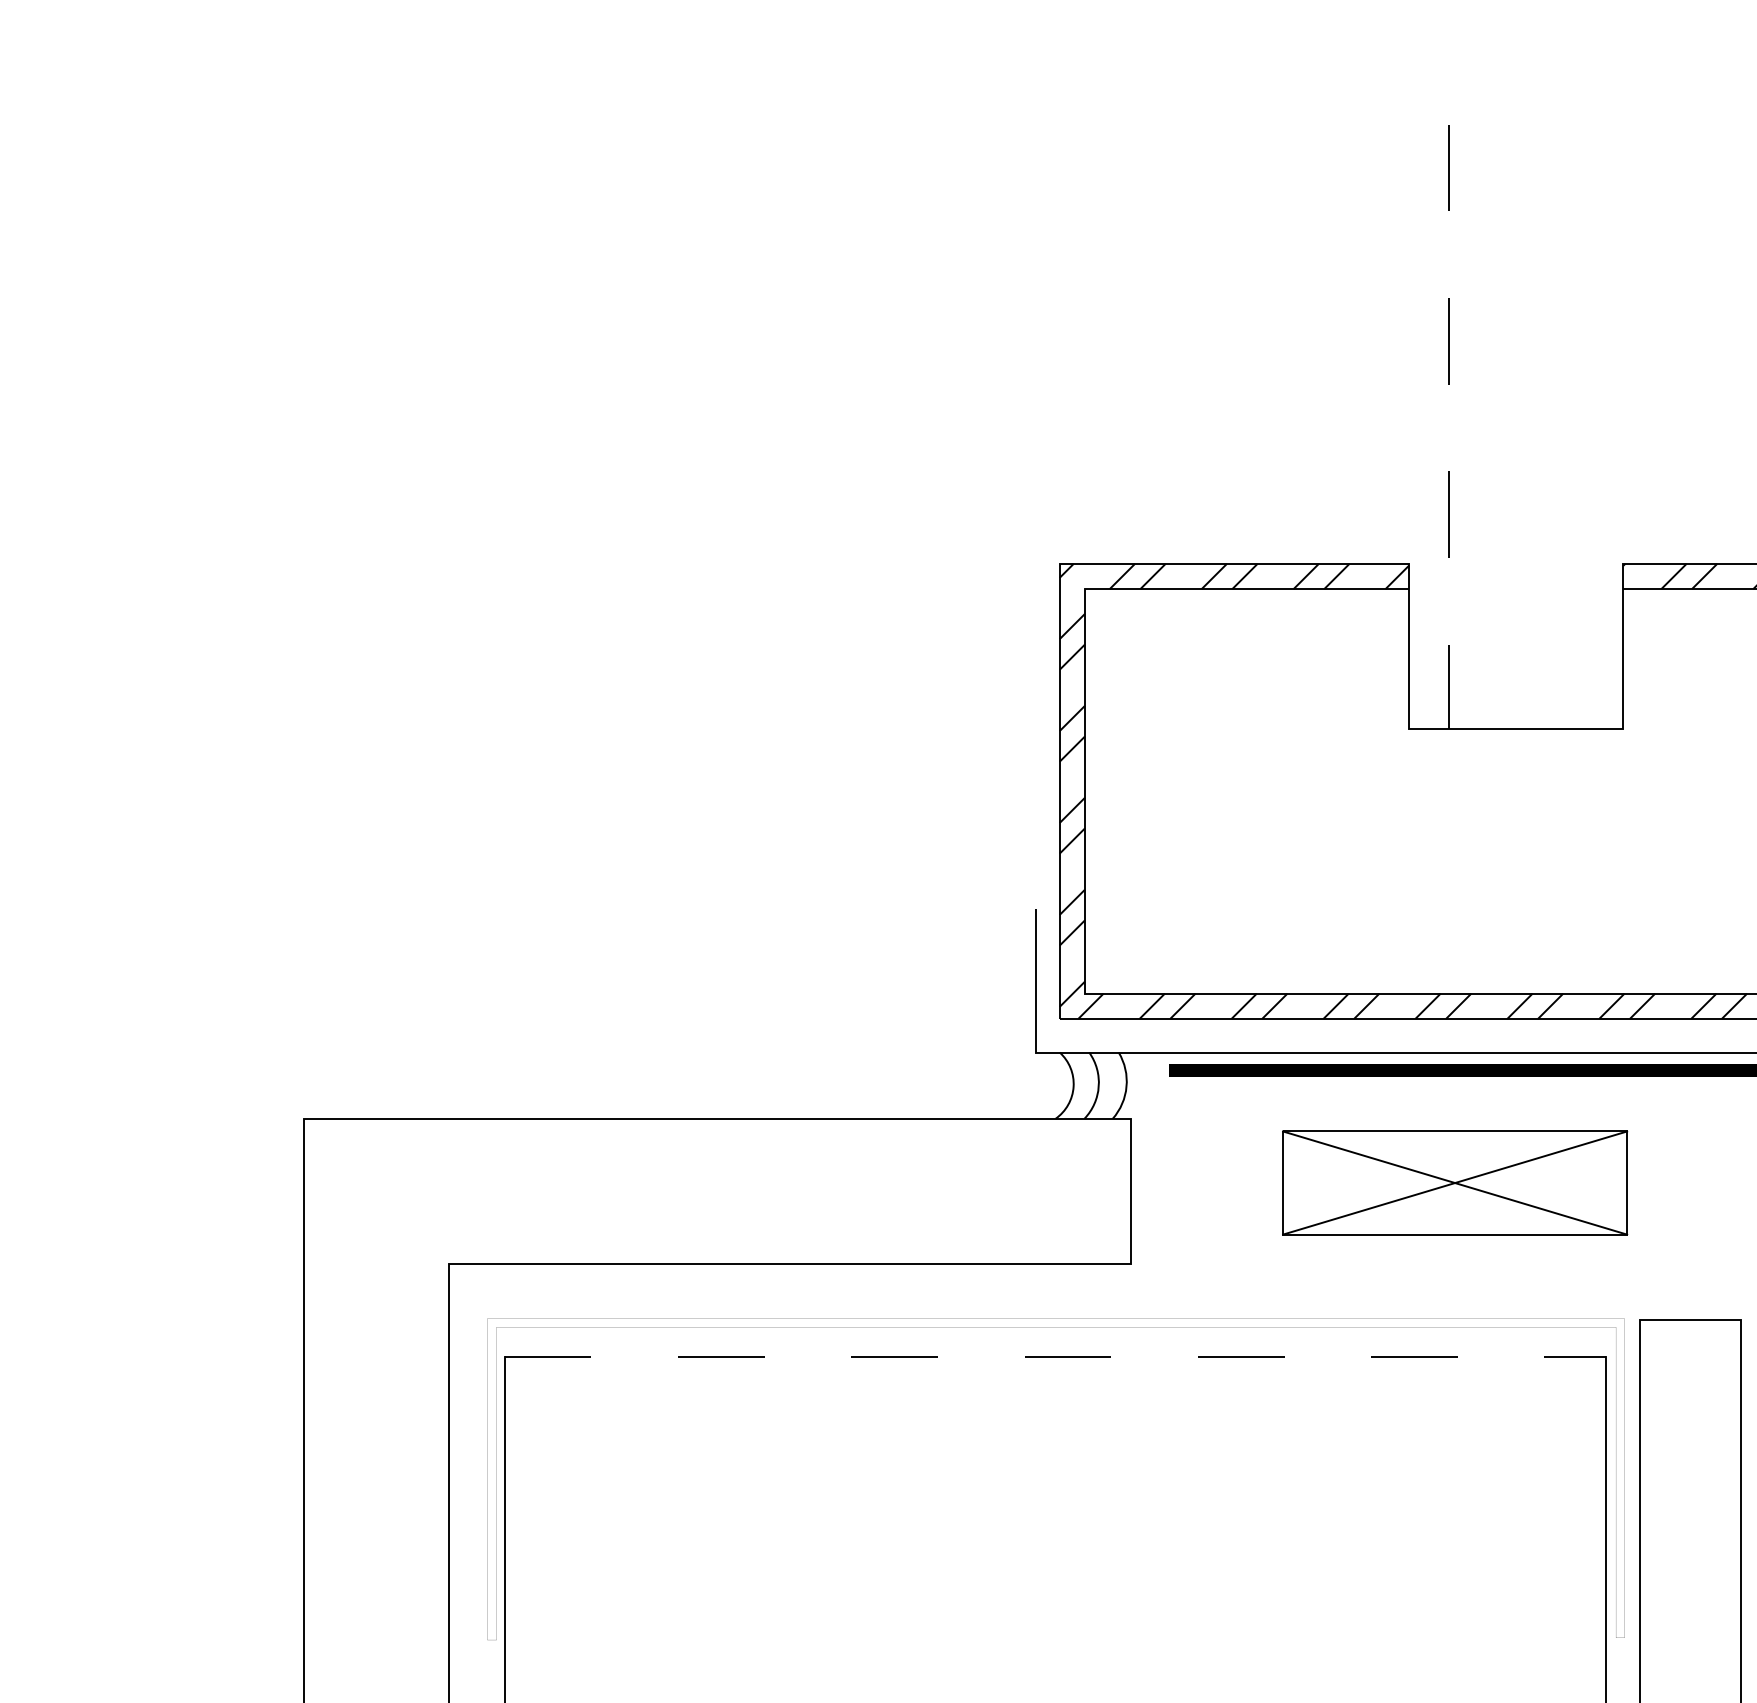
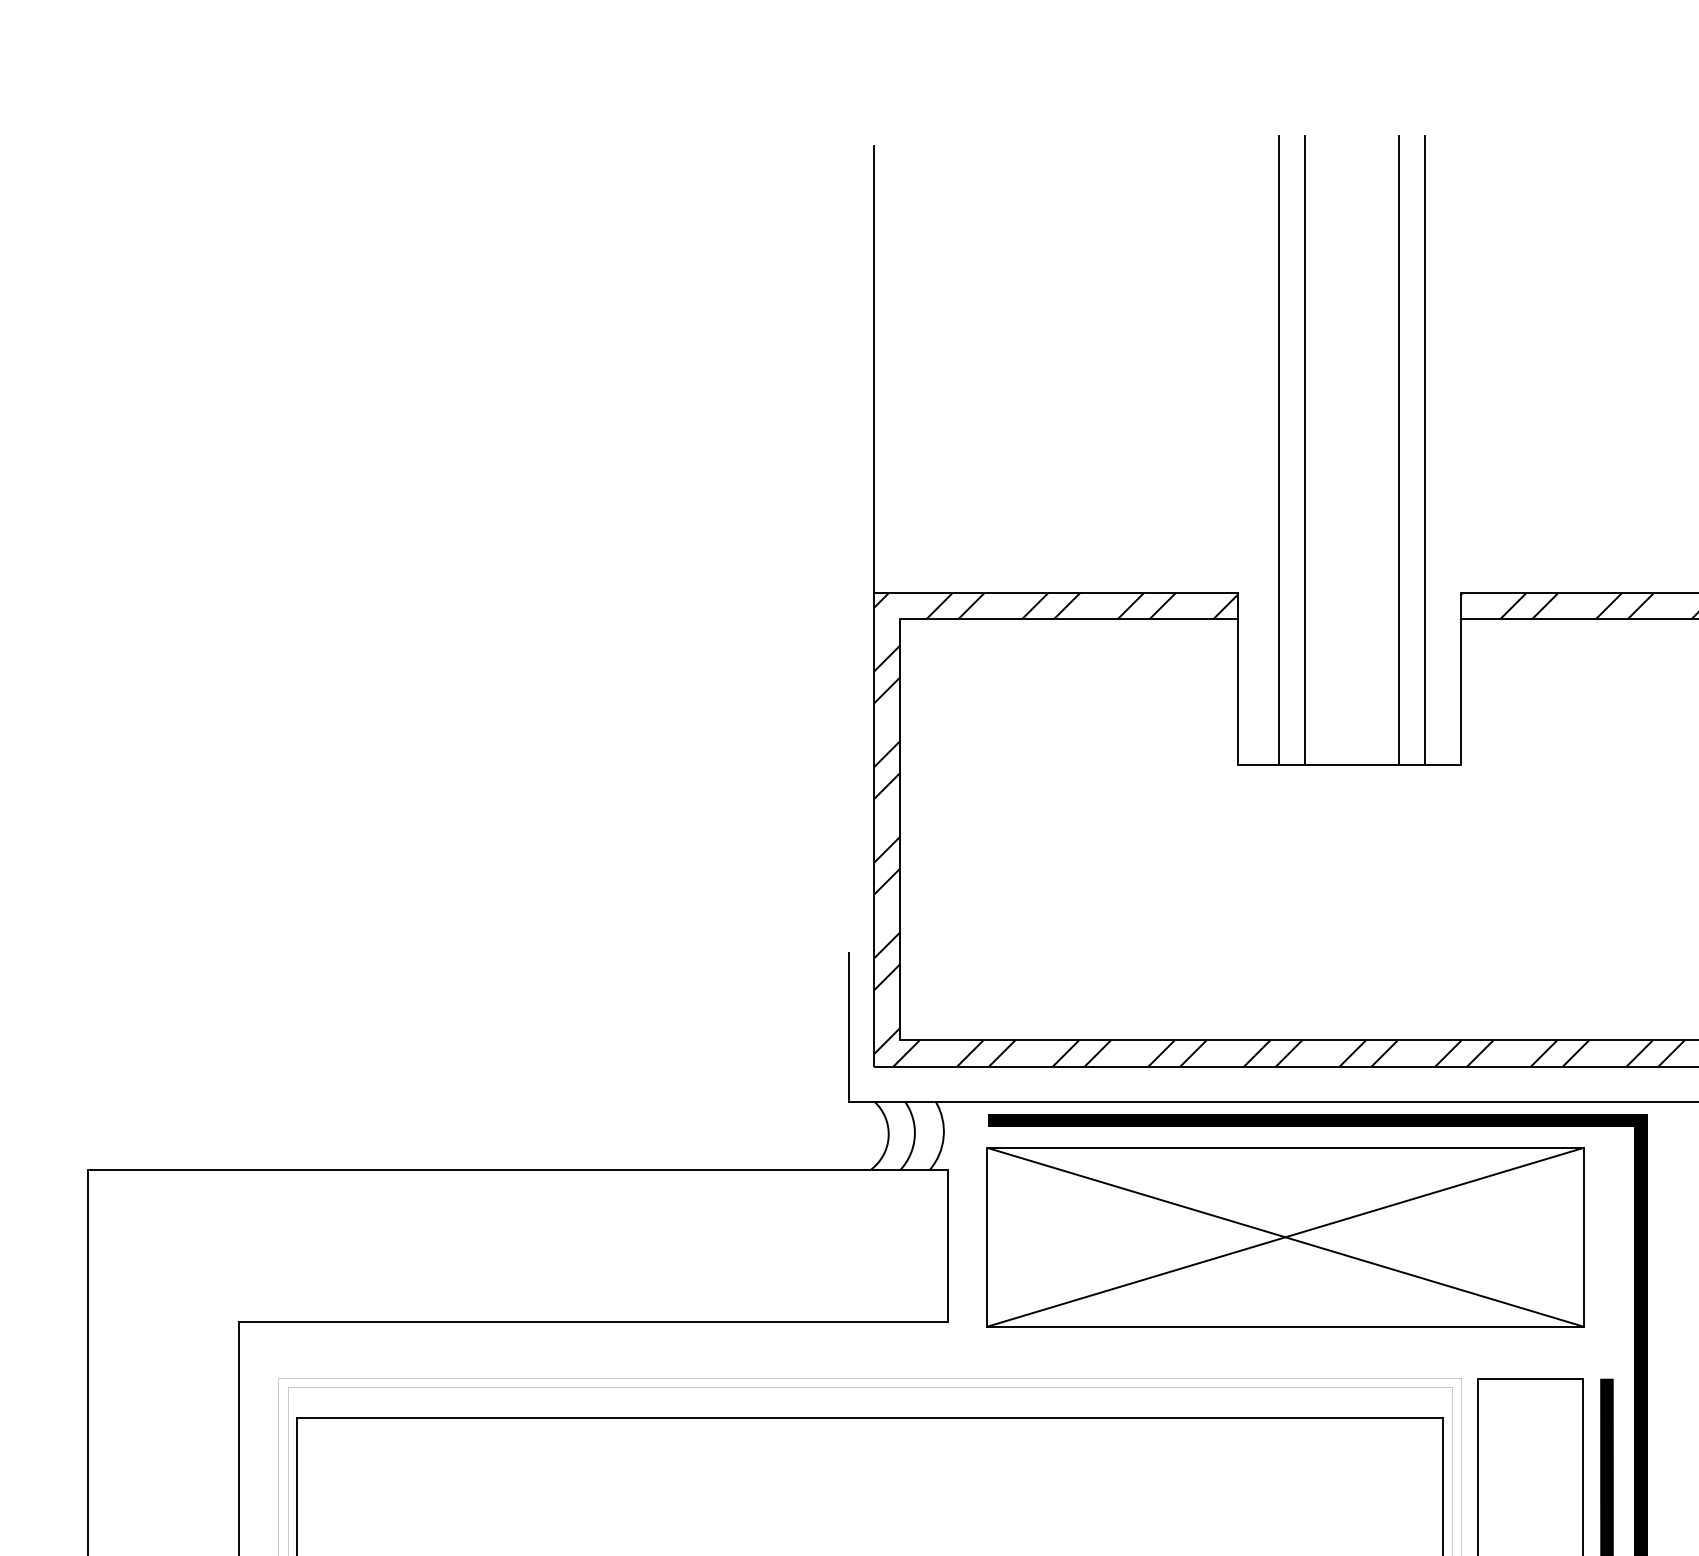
line: (1059, 348) -> (873, 369), added
line: (1448, 426) -> (1278, 450), dashed -> solid
line: (1473, 426) -> (1304, 450), added
line: (1564, 426) -> (1399, 450), added
line: (1589, 426) -> (1425, 450), added
part: (1454, 1182) -> (1284, 1236), size x1.67
line: (1055, 1357) -> (869, 1418), dashed -> solid

